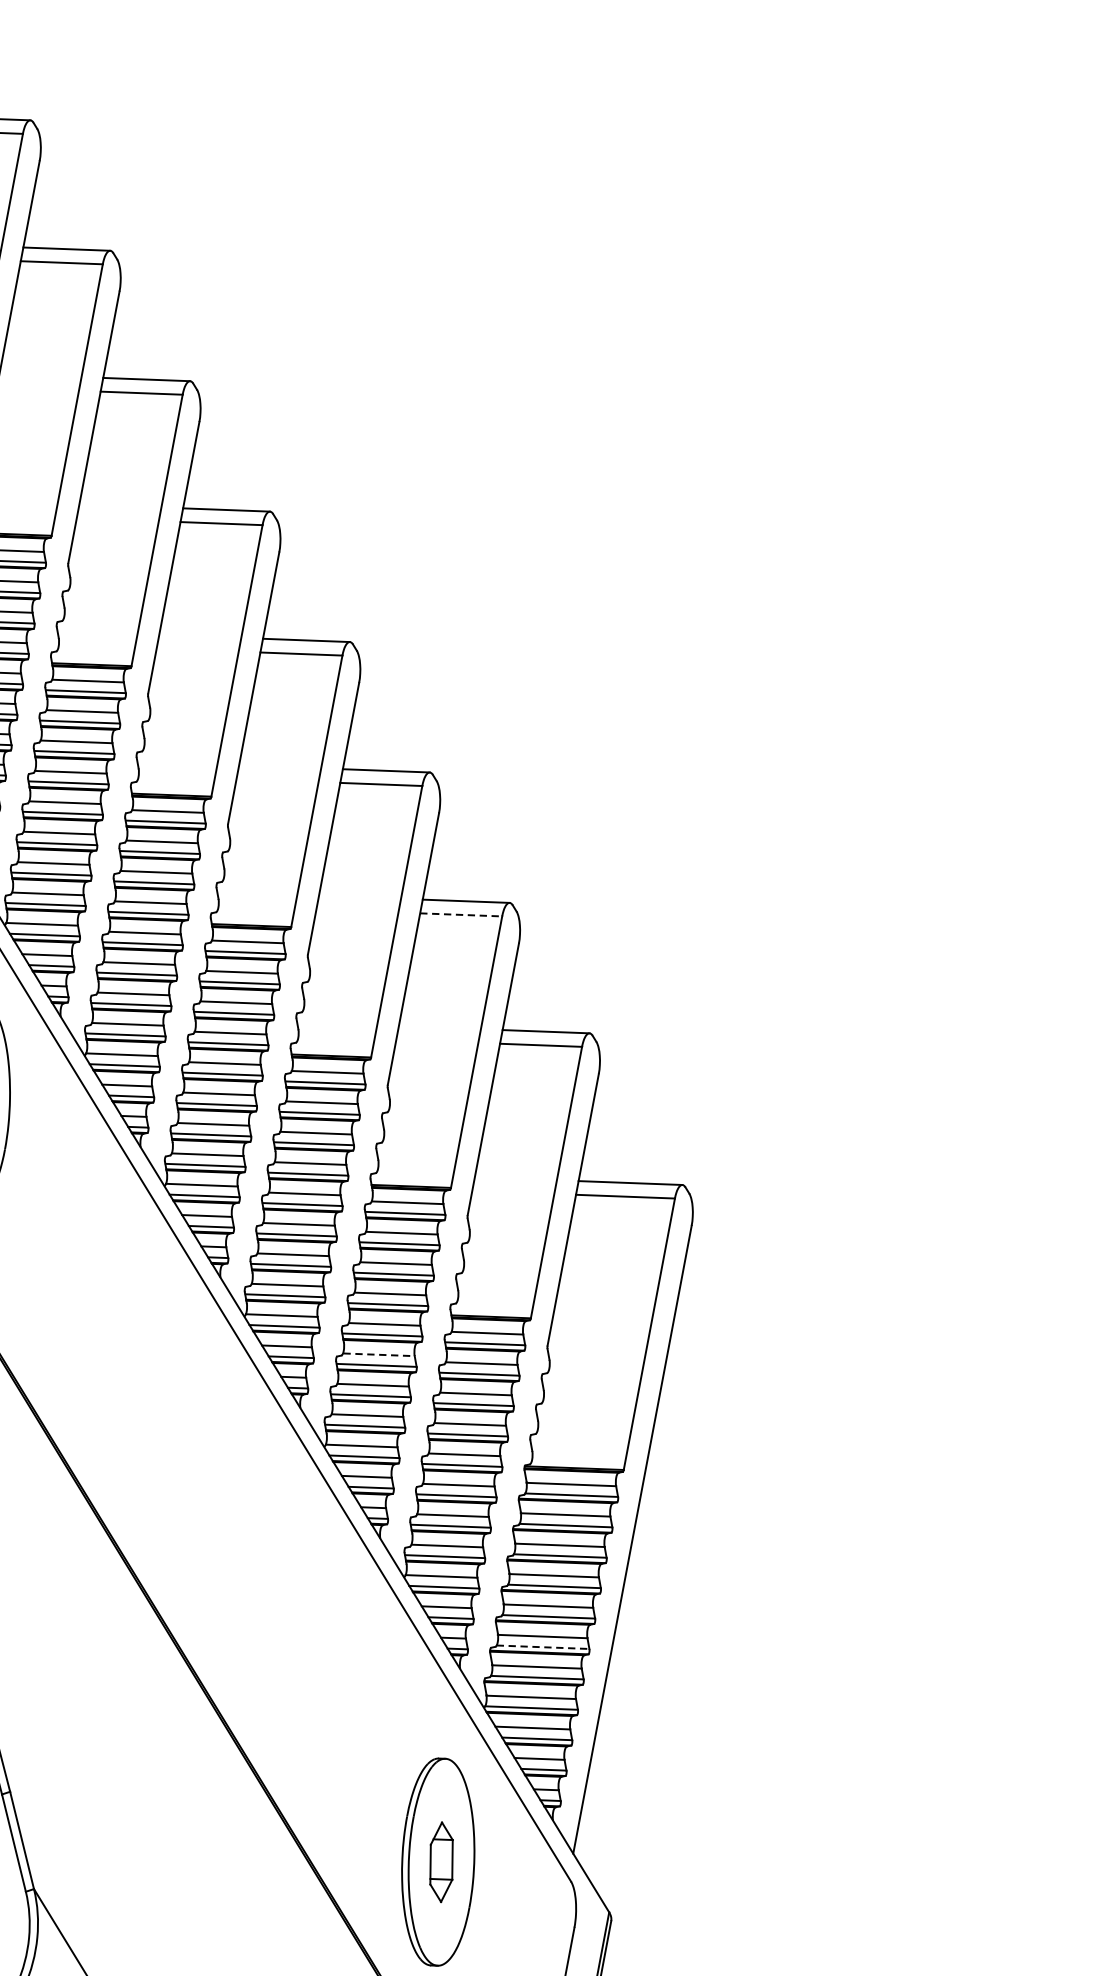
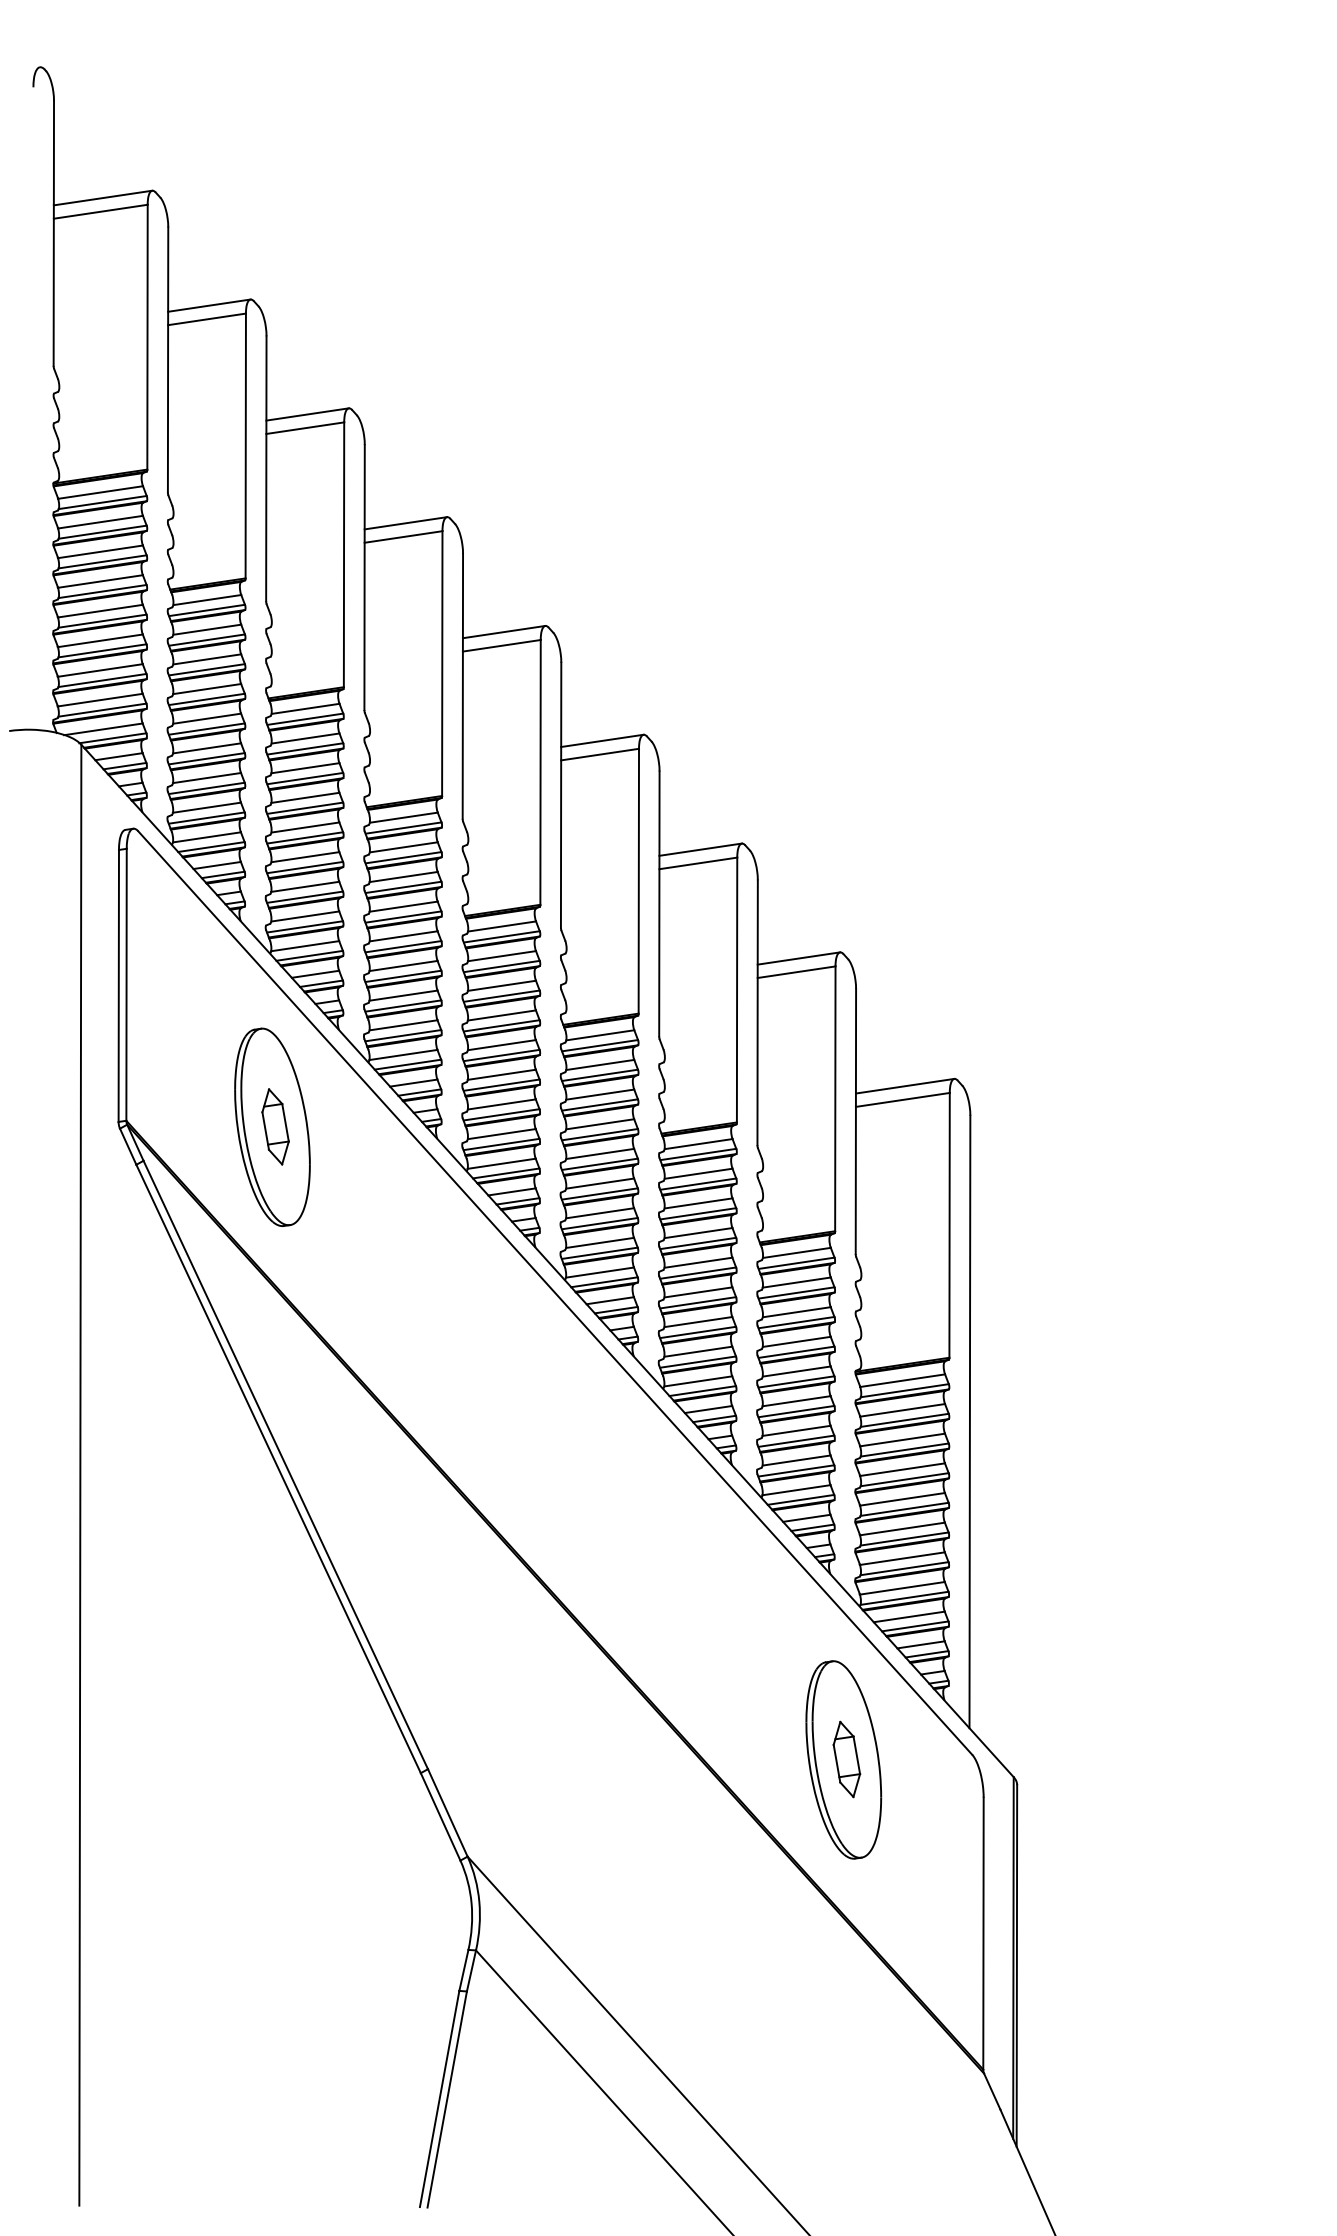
line: (461, 915) -> (698, 863), dashed -> solid
line: (380, 1355) -> (699, 1292), dashed -> solid
line: (544, 1646) -> (905, 1538), dashed -> solid

